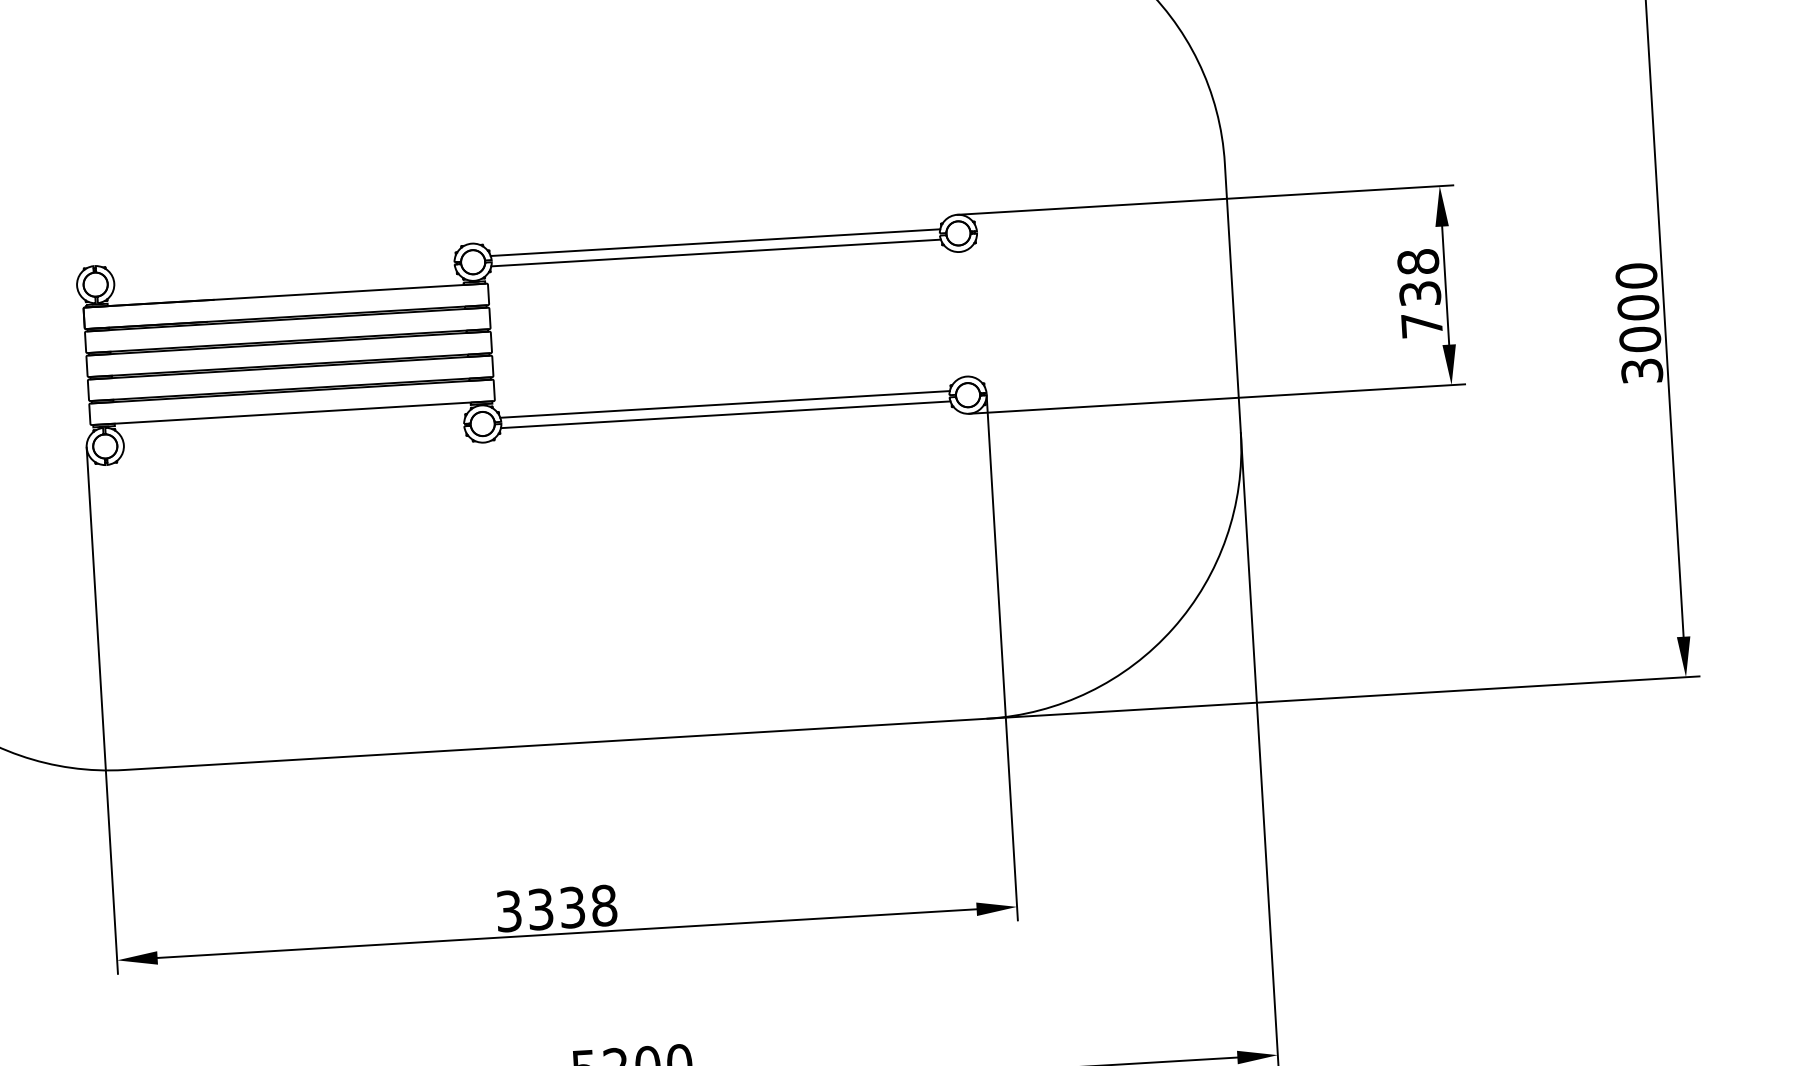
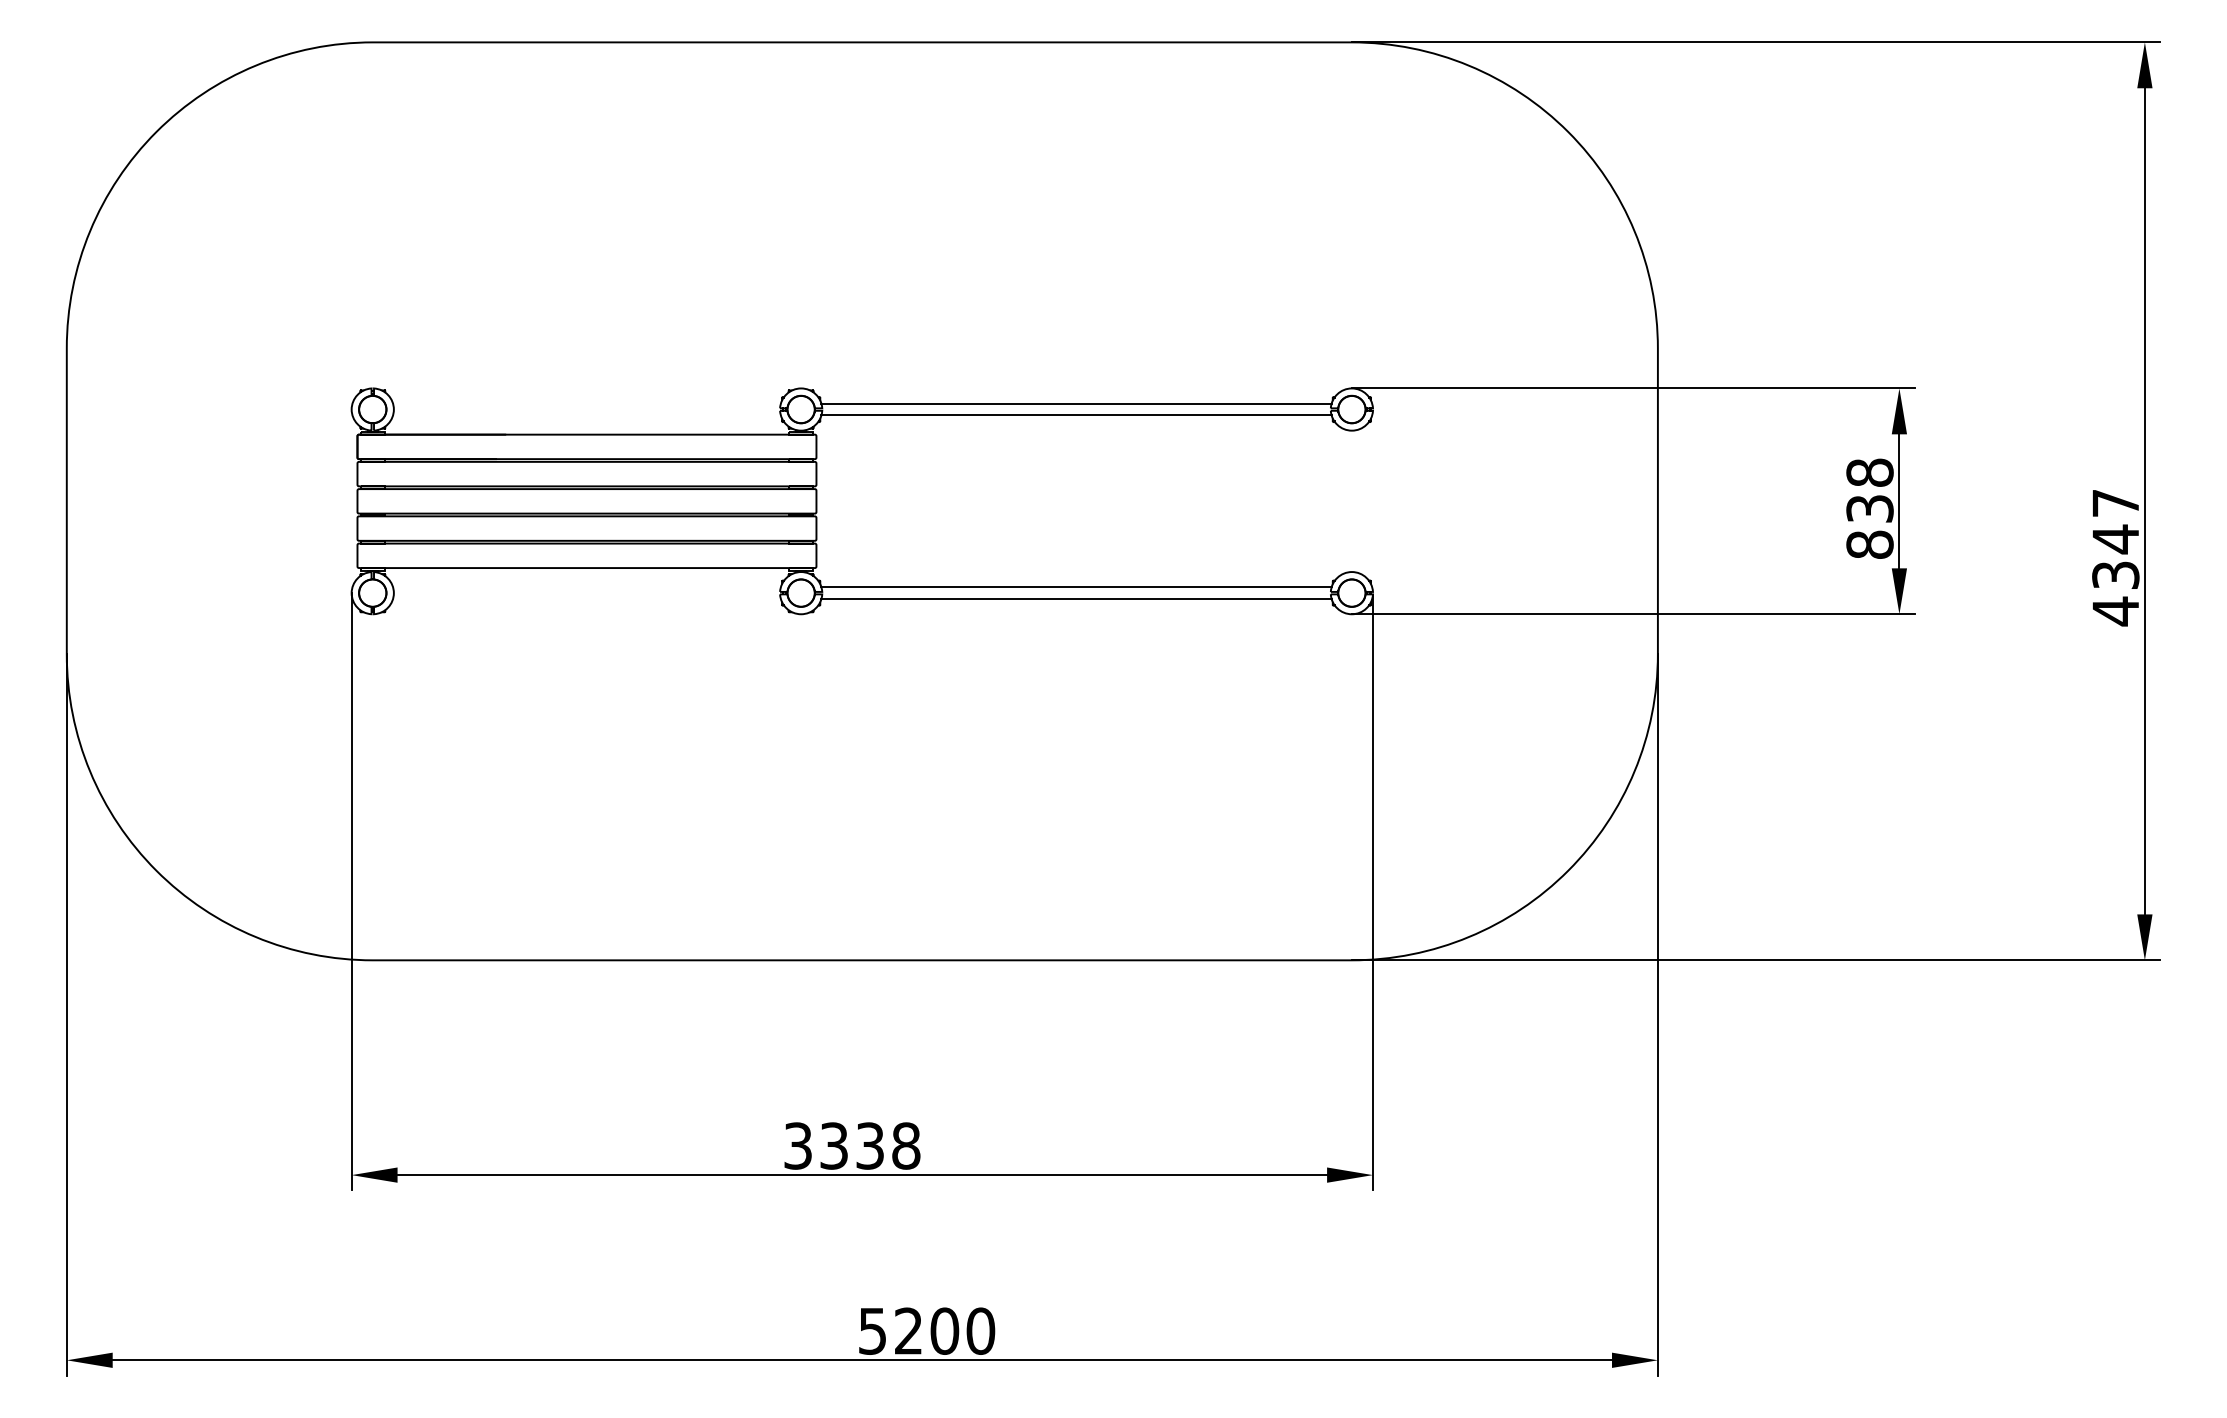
text: (1639, 323) -> (2115, 557), 3000 -> 4347
text: (1421, 325) -> (1869, 544), 738 -> 838

